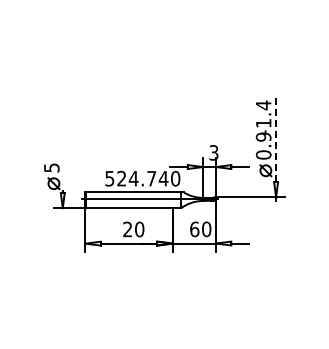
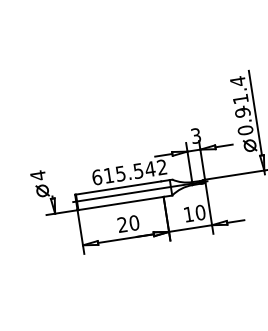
line: (276, 139) -> (255, 113), dashed -> solid
text: (51, 167) -> (37, 175), 5 -> 4
text: (142, 178) -> (129, 172), 524.740 -> 615.542
text: (194, 229) -> (188, 214), 60 -> 10

